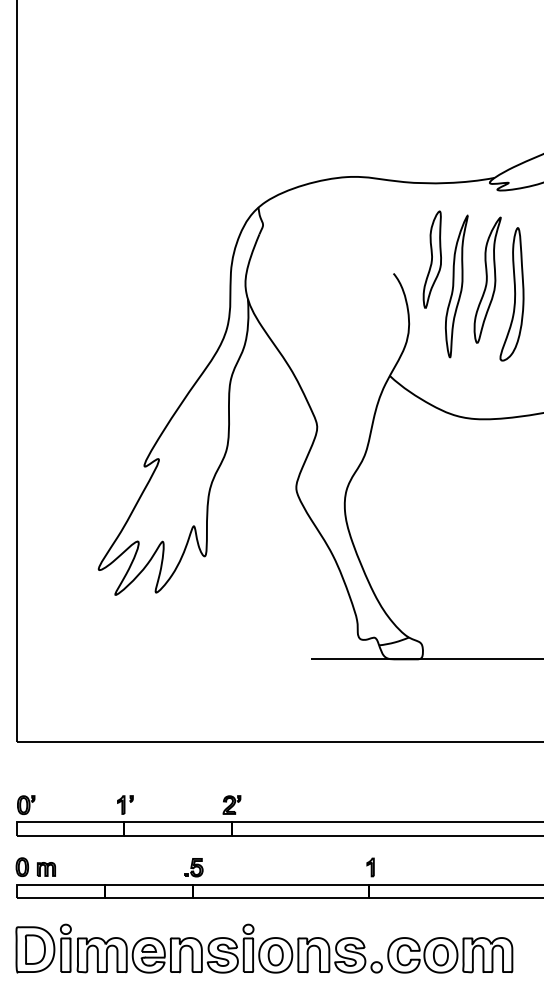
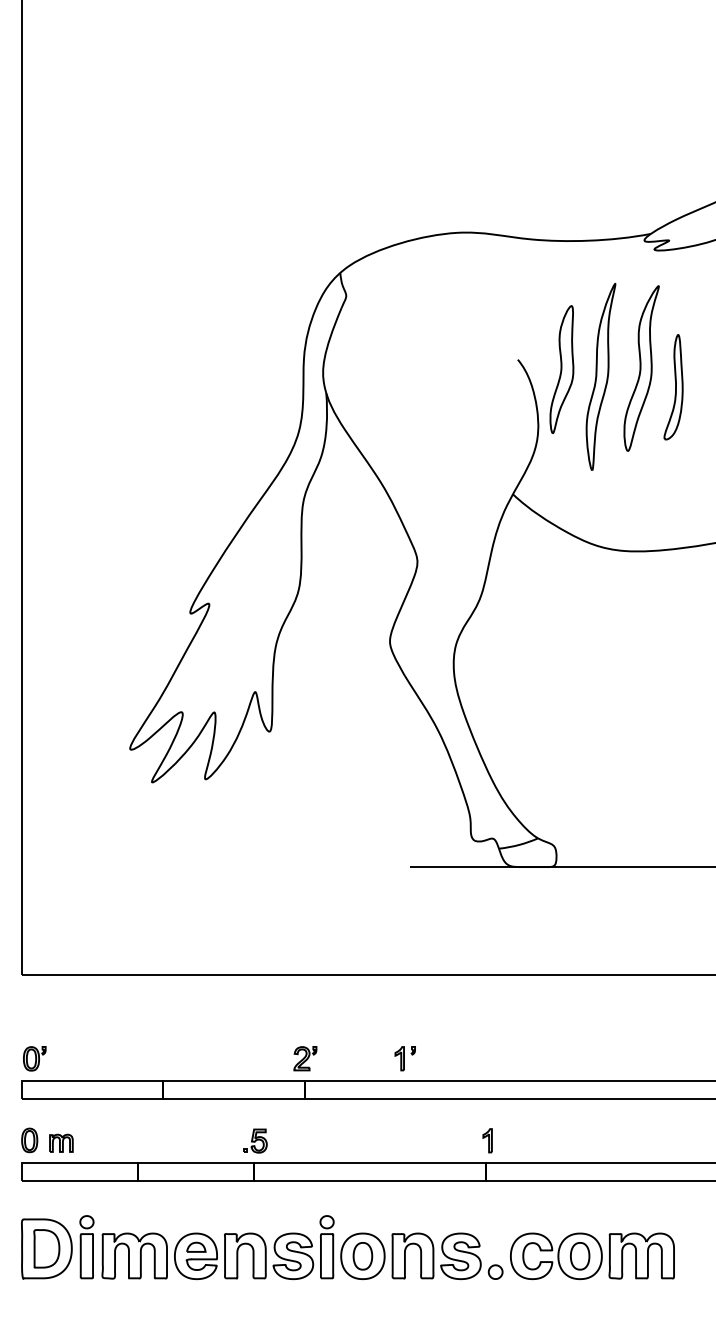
part: (432, 259) -> (561, 369), moved
part: (511, 294) -> (673, 387), size x0.6
part: (124, 804) -> (404, 1058), moved

